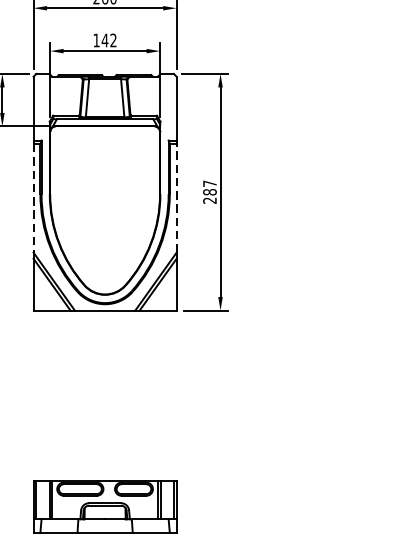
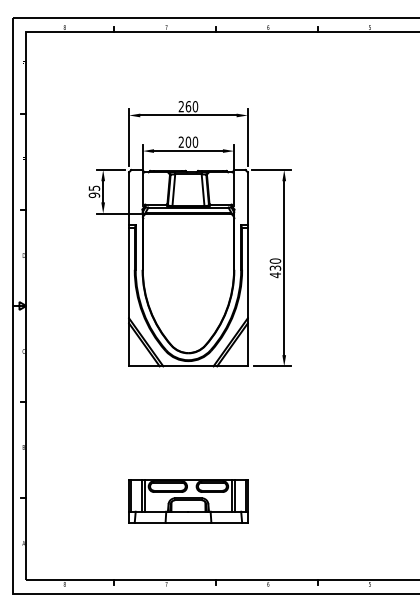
text: (105, 39) -> (188, 141), 142 -> 200
text: (210, 192) -> (275, 268), 287 -> 430
line: (176, 197) -> (247, 272), dashed -> solid
line: (34, 198) -> (129, 273), dashed -> solid
part: (105, 507) -> (188, 501), moved

